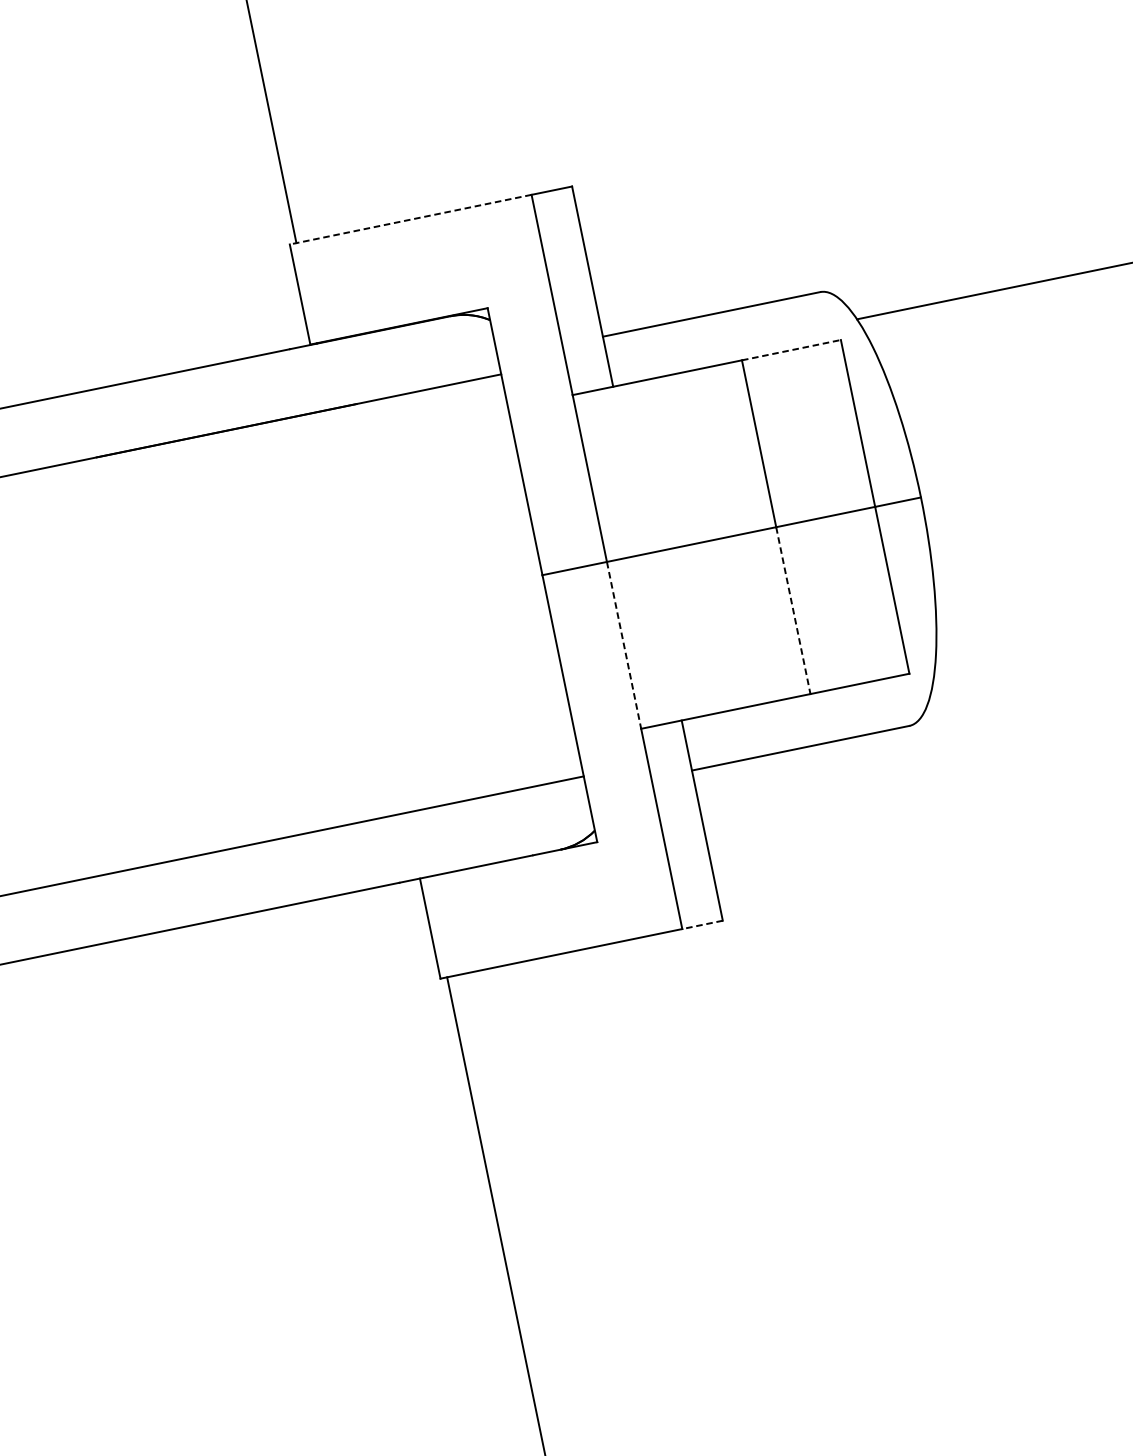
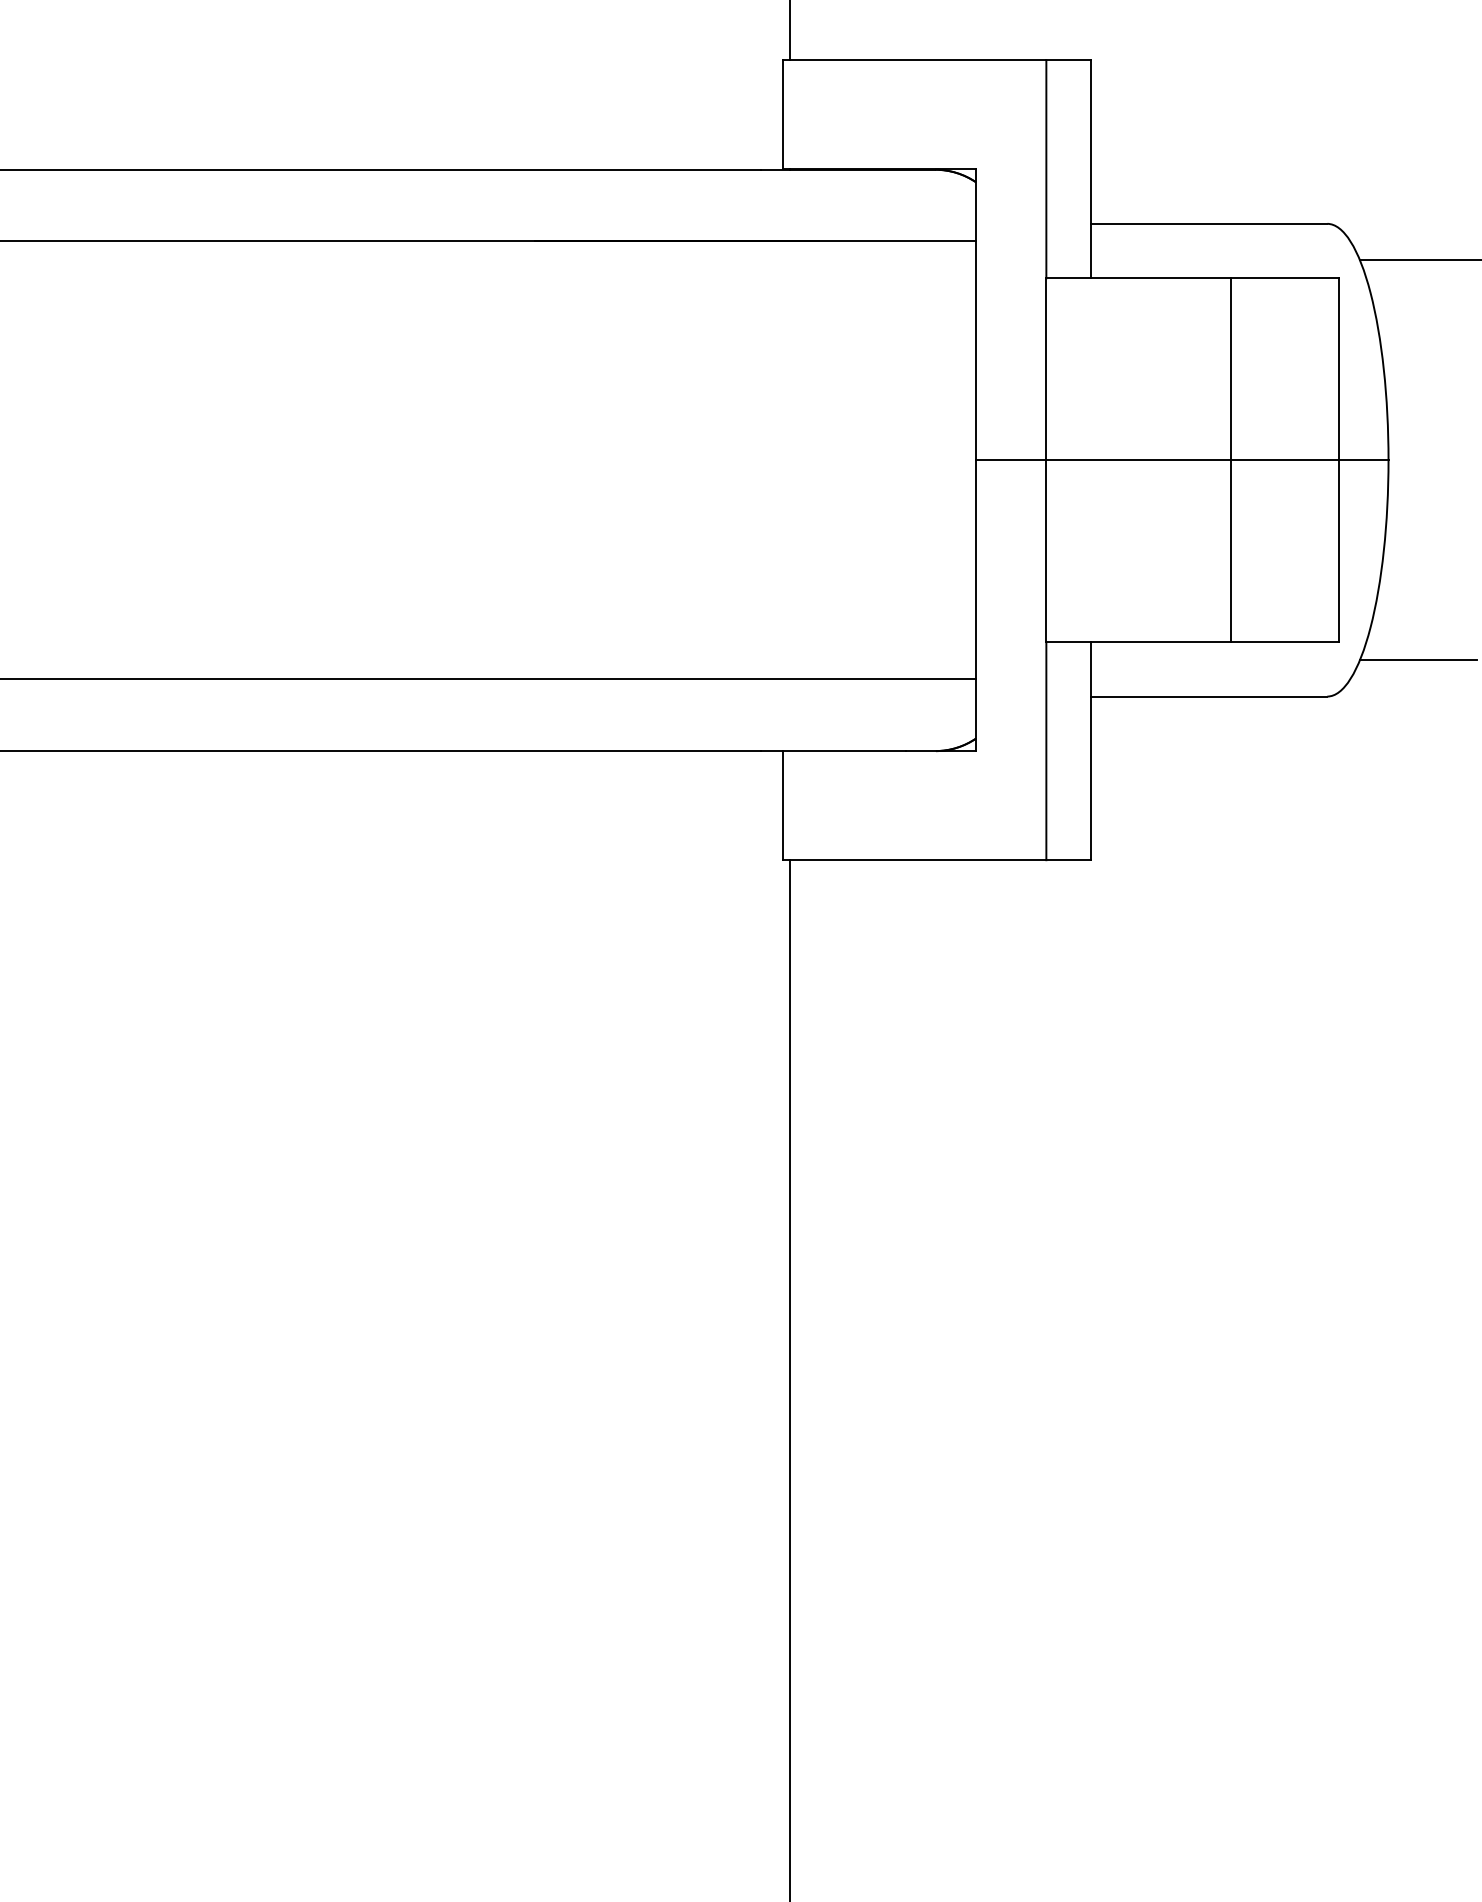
line: (410, 219) -> (914, 60), dashed -> solid
line: (791, 350) -> (1284, 278), dashed -> solid
line: (793, 611) -> (1230, 551), dashed -> solid
line: (624, 645) -> (1046, 551), dashed -> solid
line: (985, 675) -> (1417, 660), added
line: (701, 925) -> (1067, 860), dashed -> solid

